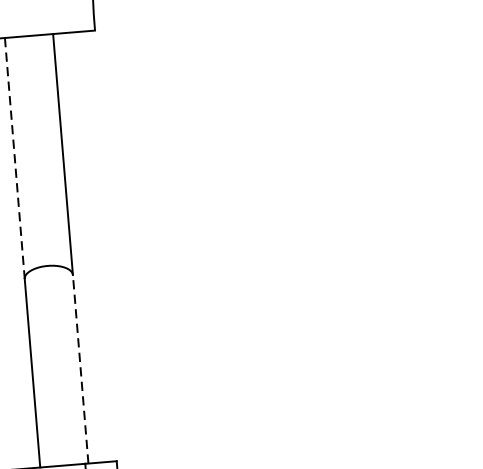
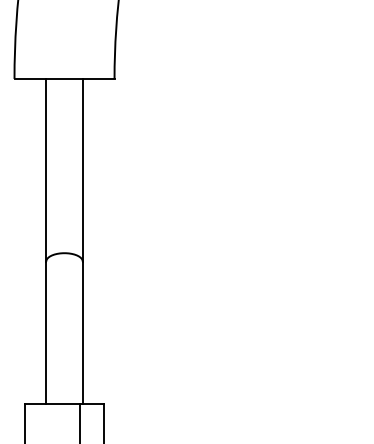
line: (15, 158) -> (46, 170), dashed -> solid
line: (80, 368) -> (82, 332), dashed -> solid

